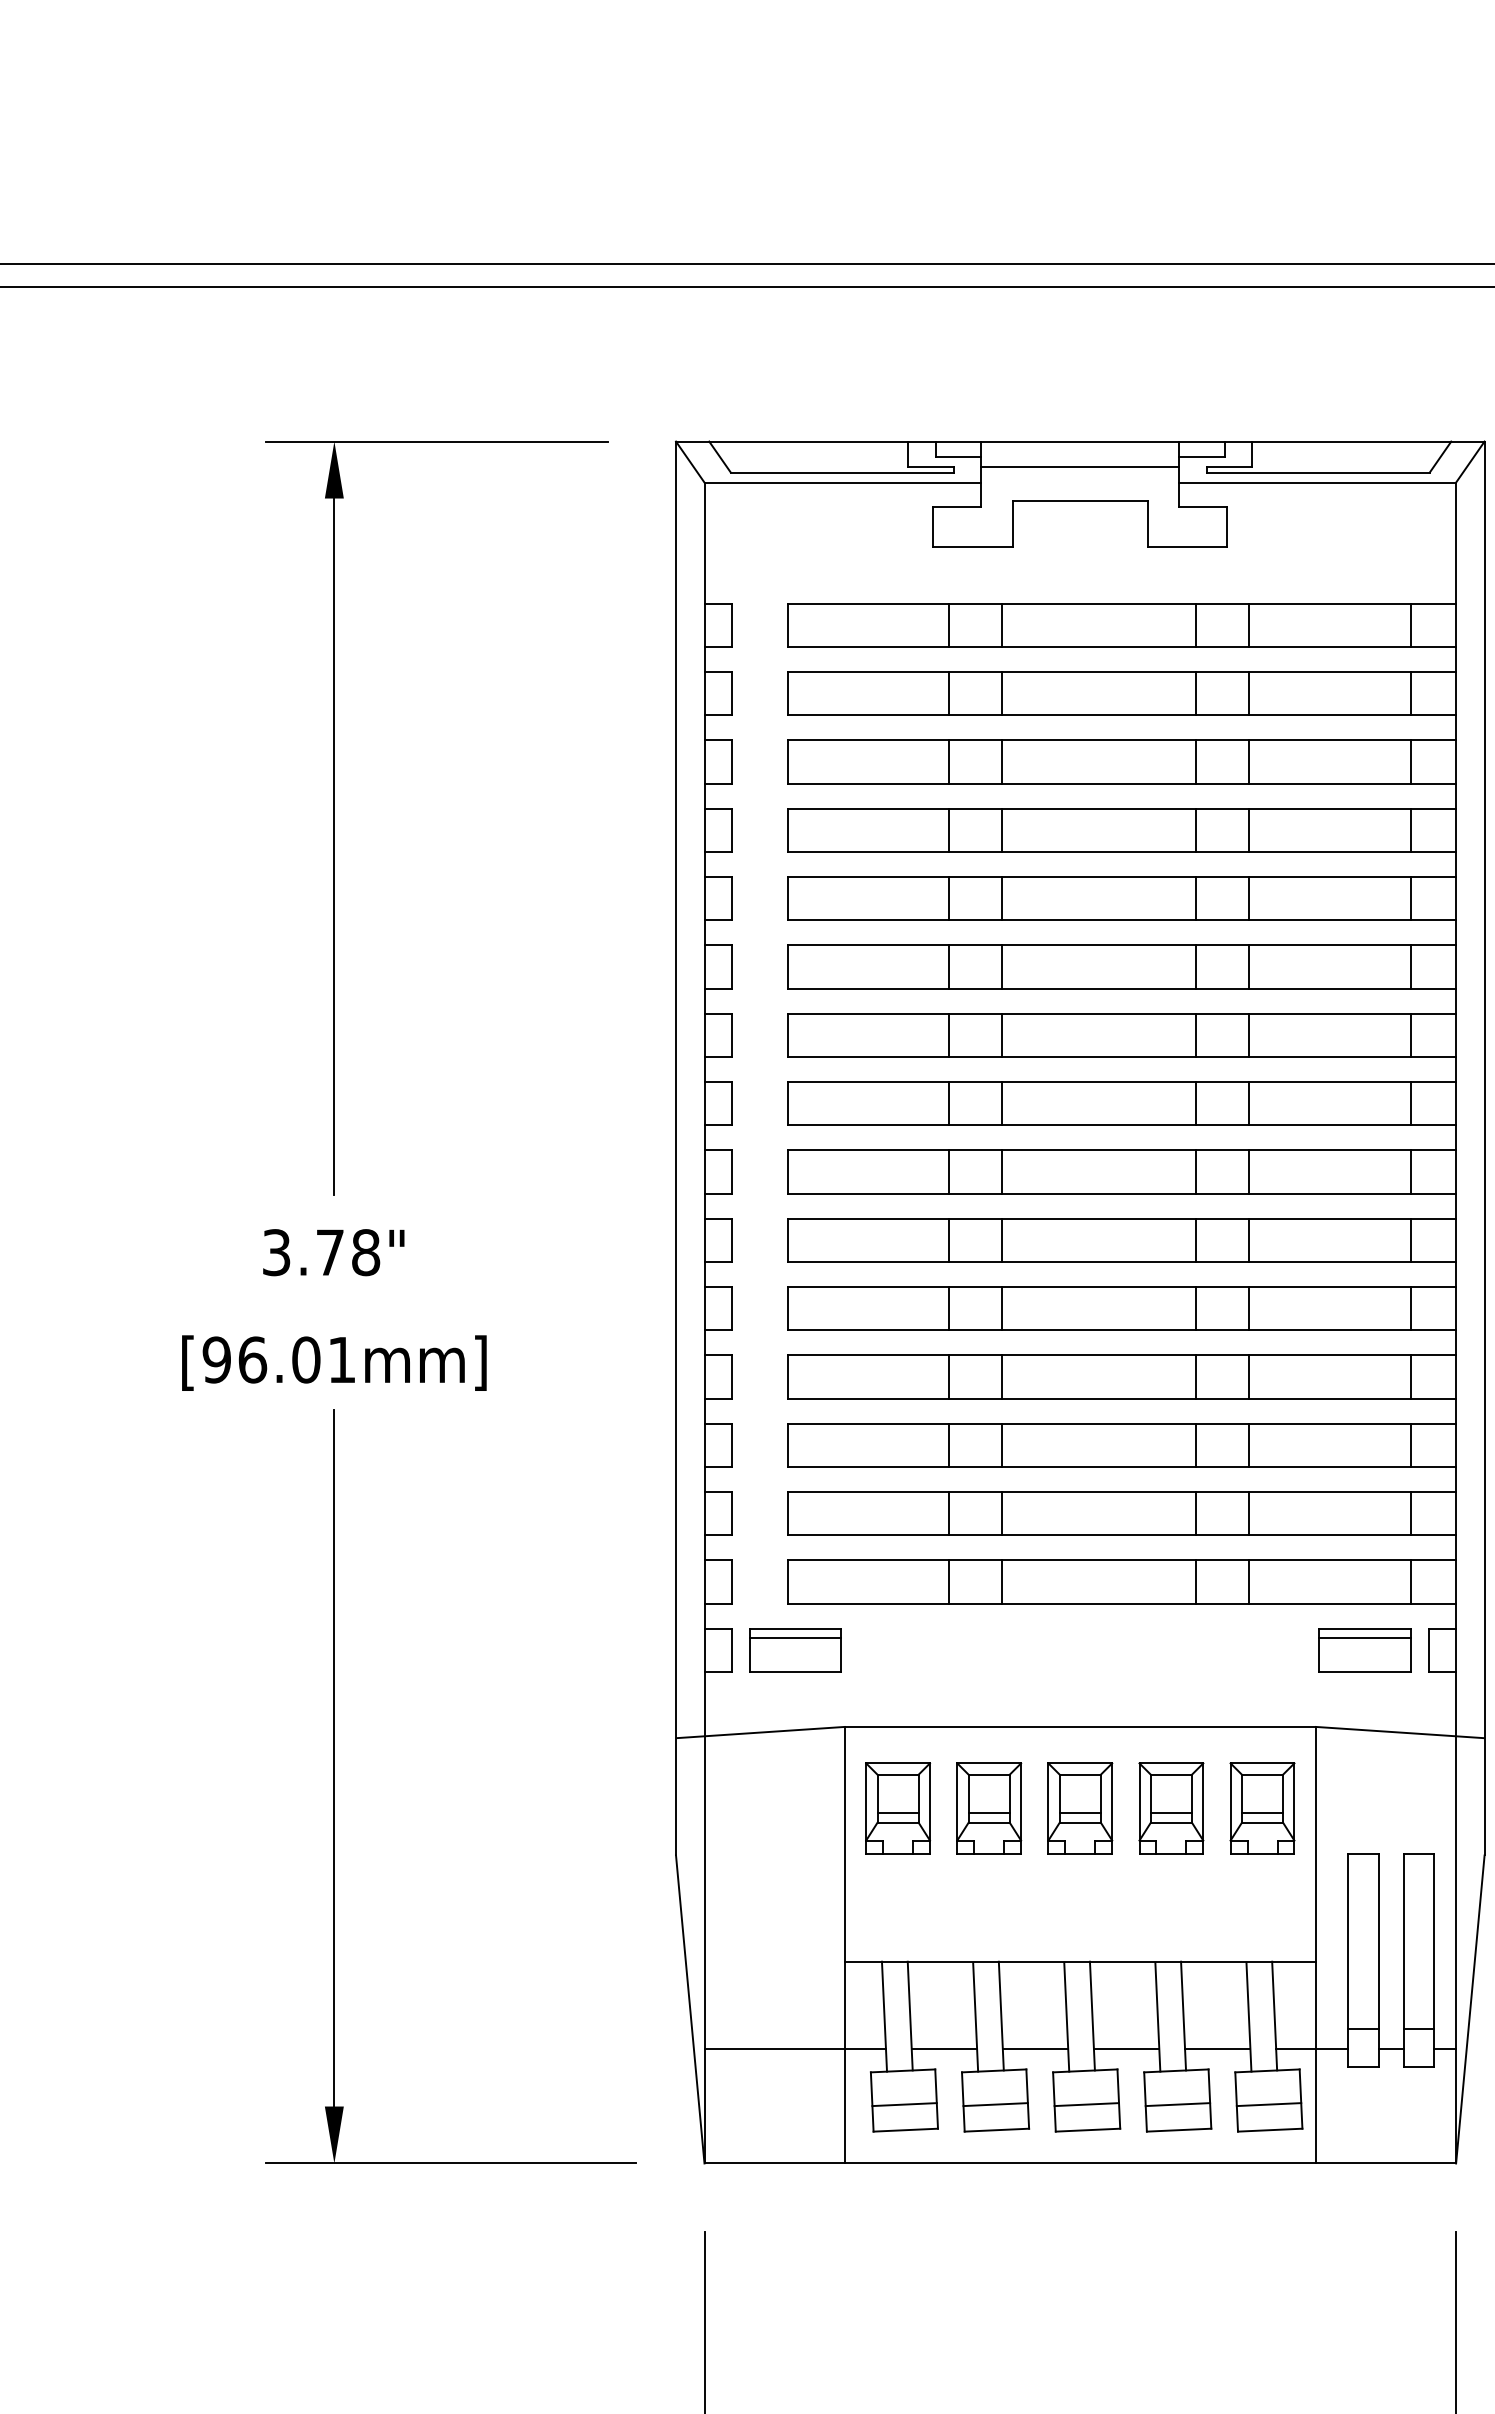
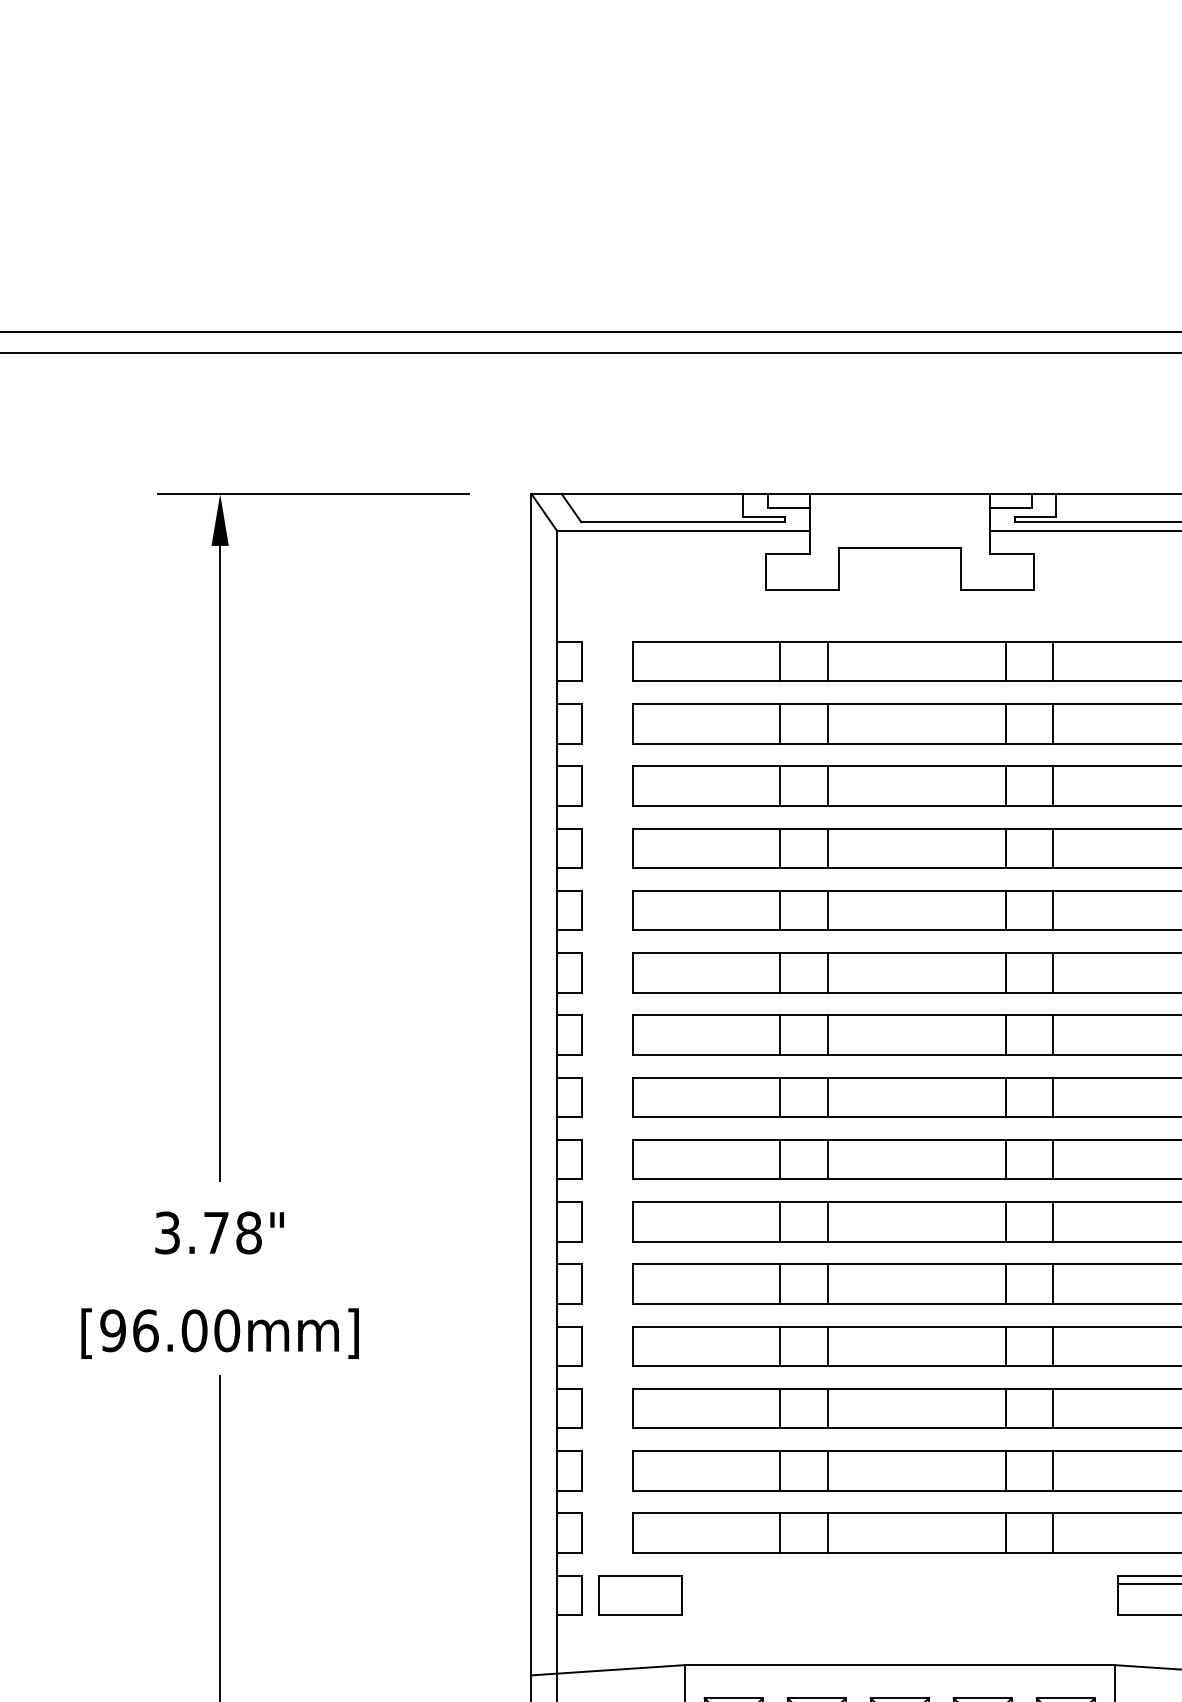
line: (1080, 466) -> (899, 516), removed
text: (342, 1359) -> (227, 1330), [96.01mm] -> [96.00mm]
line: (795, 1638) -> (640, 1584), removed

